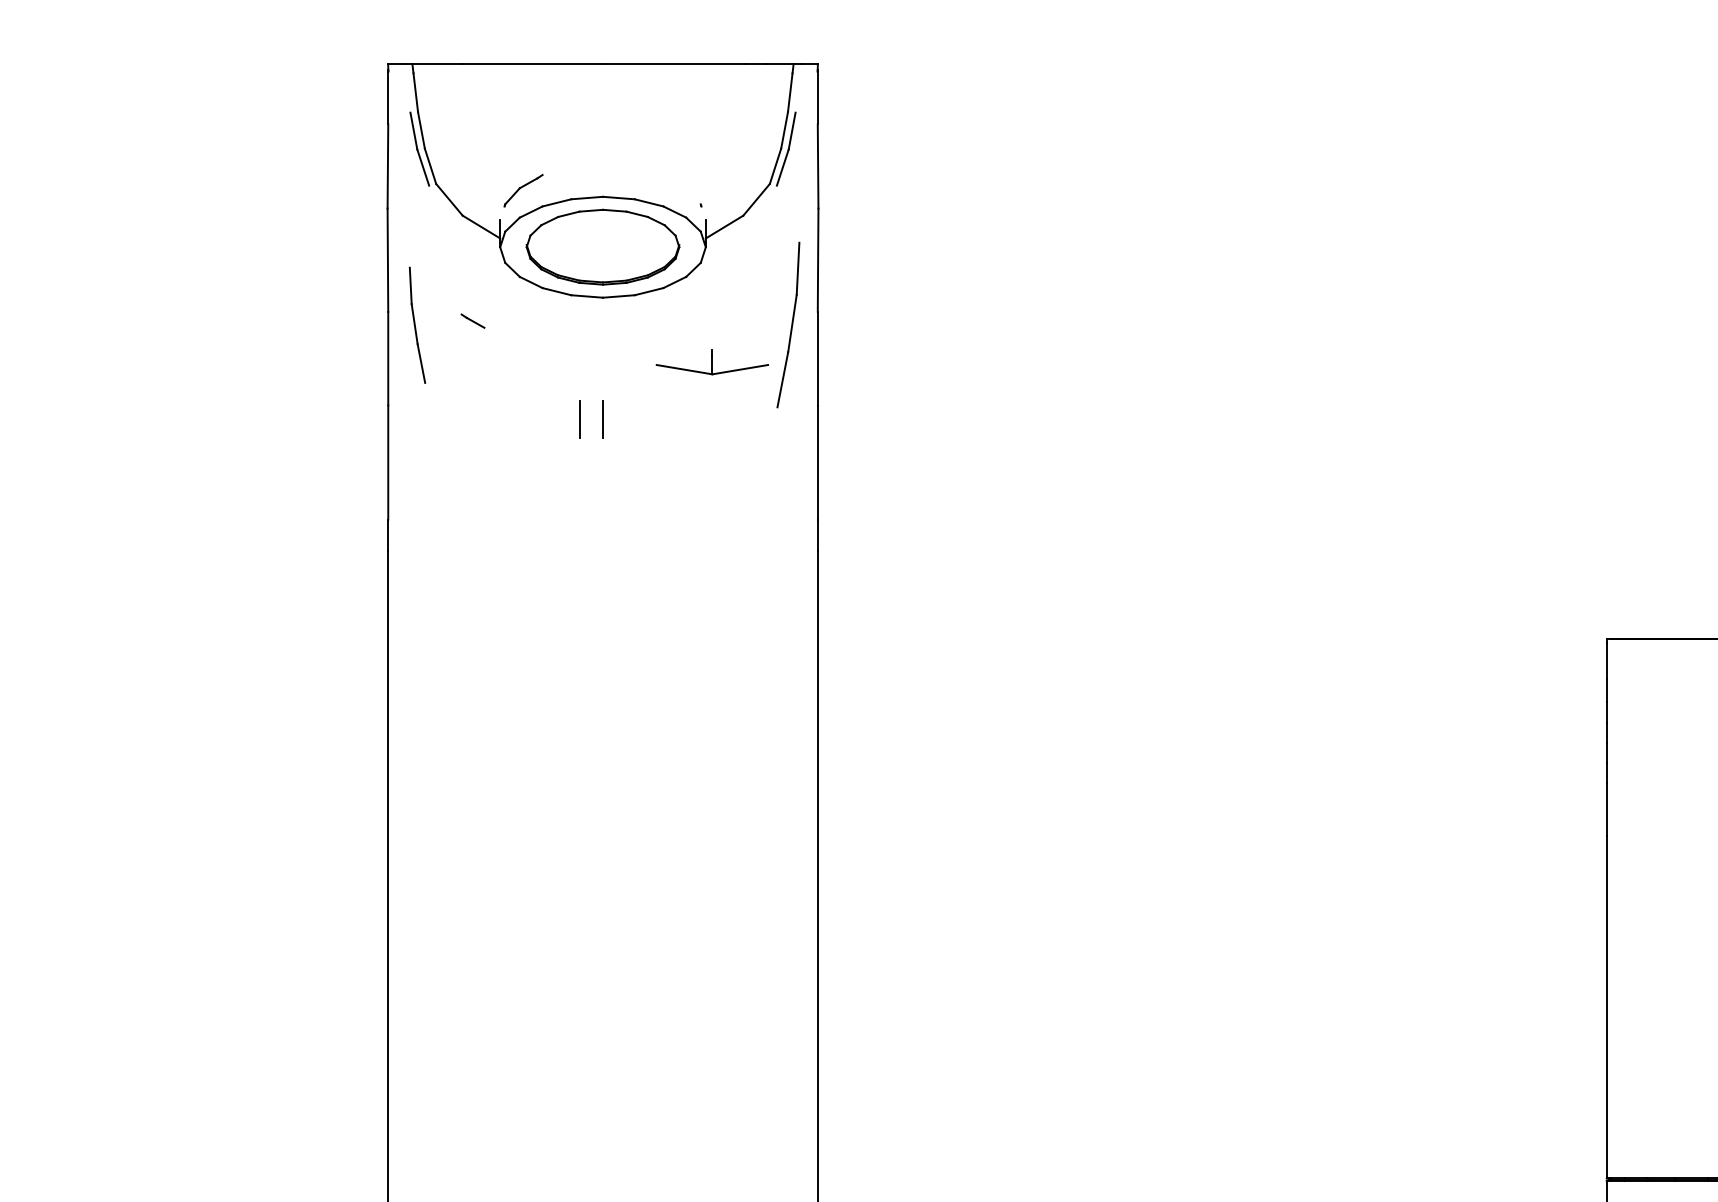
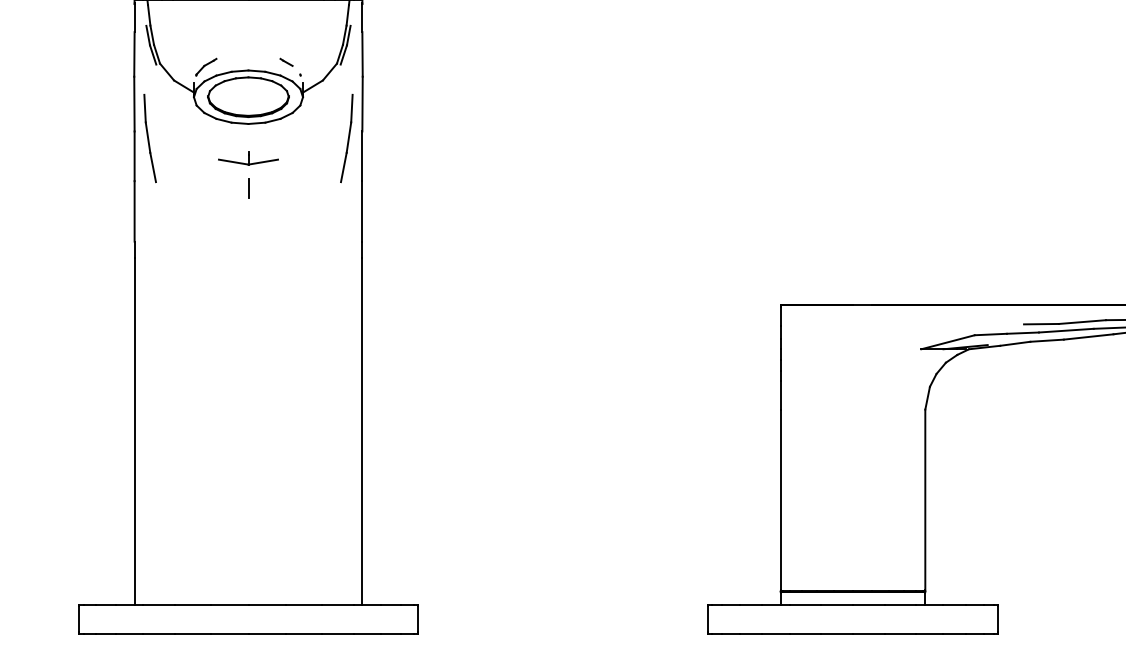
line: (472, 319) -> (286, 61), moved
part: (416, 325) -> (149, 138), size x1.43
part: (712, 362) -> (248, 158), moved
line: (580, 419) -> (236, 188), removed

